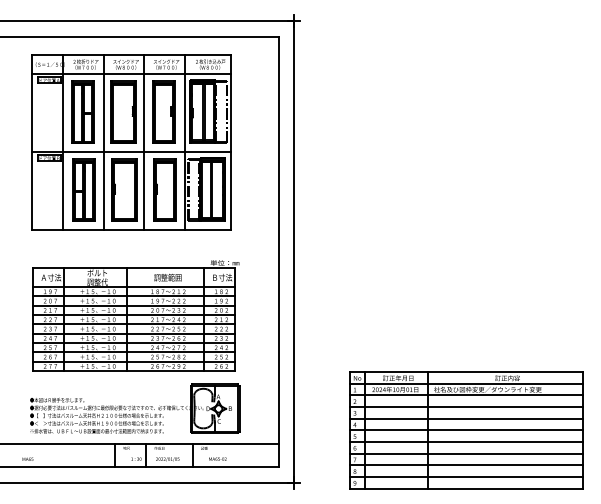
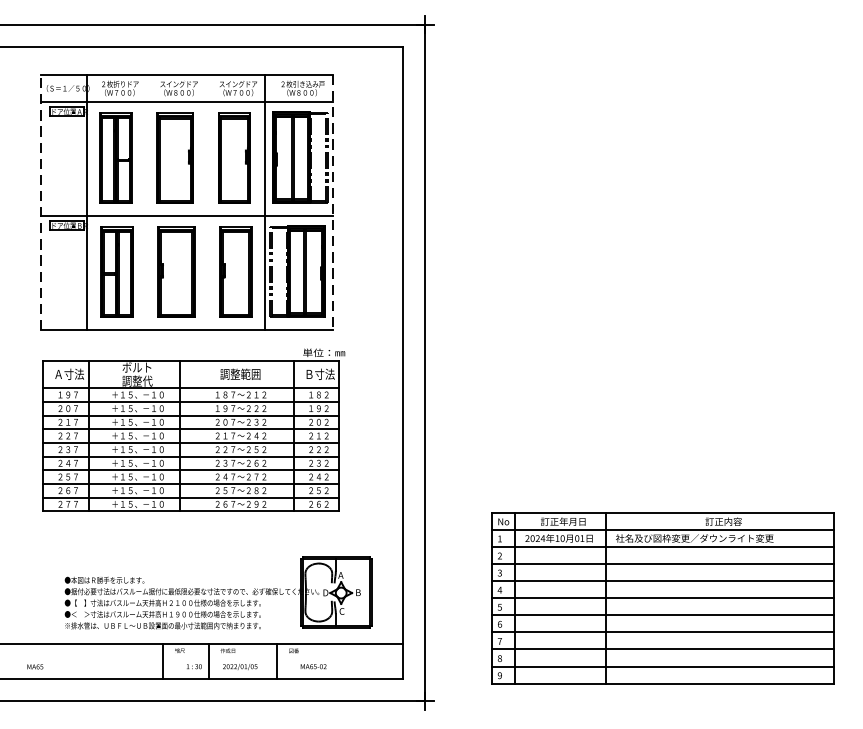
line: (32, 142) -> (41, 202), solid -> dashed
line: (103, 142) -> (146, 202), removed
line: (144, 142) -> (206, 202), removed
line: (231, 143) -> (333, 204), solid -> dashed
part: (135, 315) -> (192, 429), moved
part: (135, 408) -> (219, 592), moved
part: (466, 430) -> (663, 598), moved

